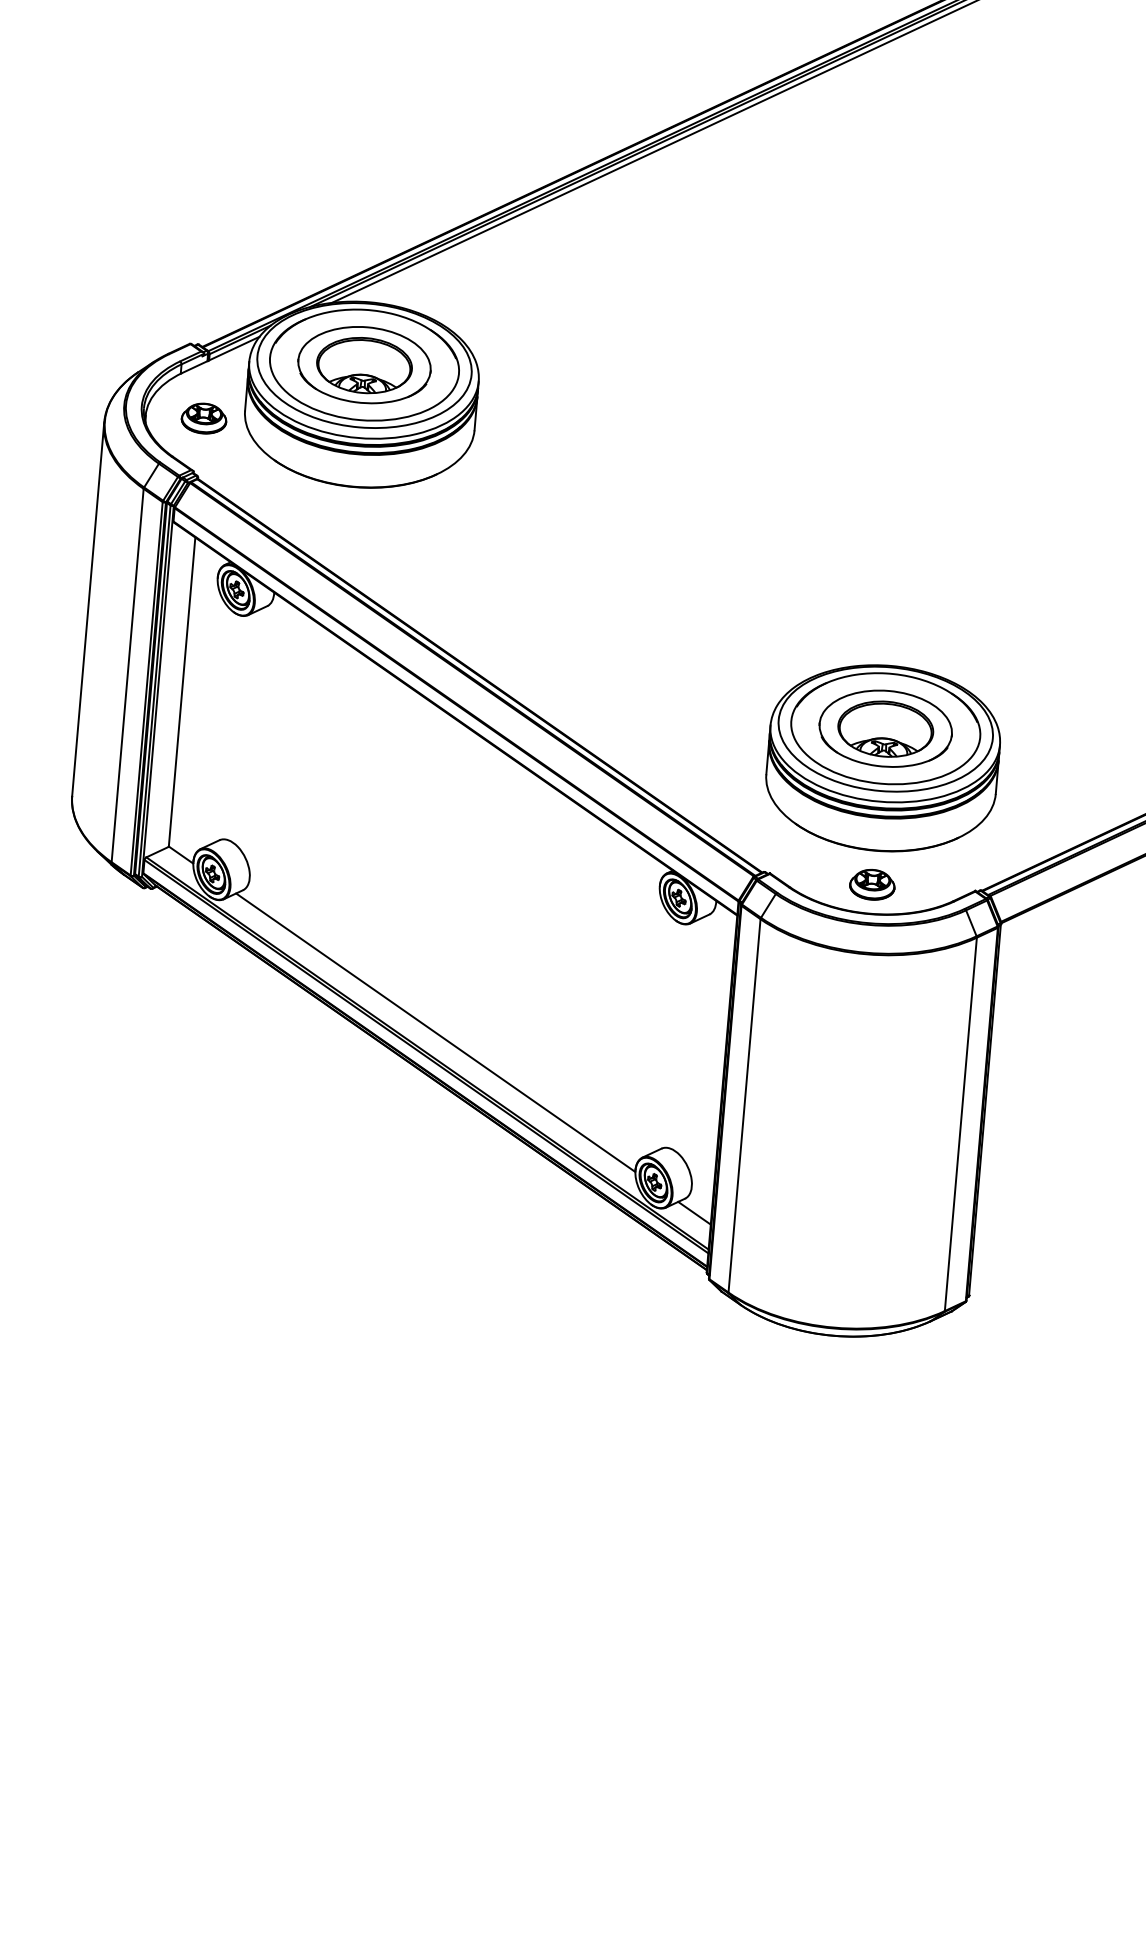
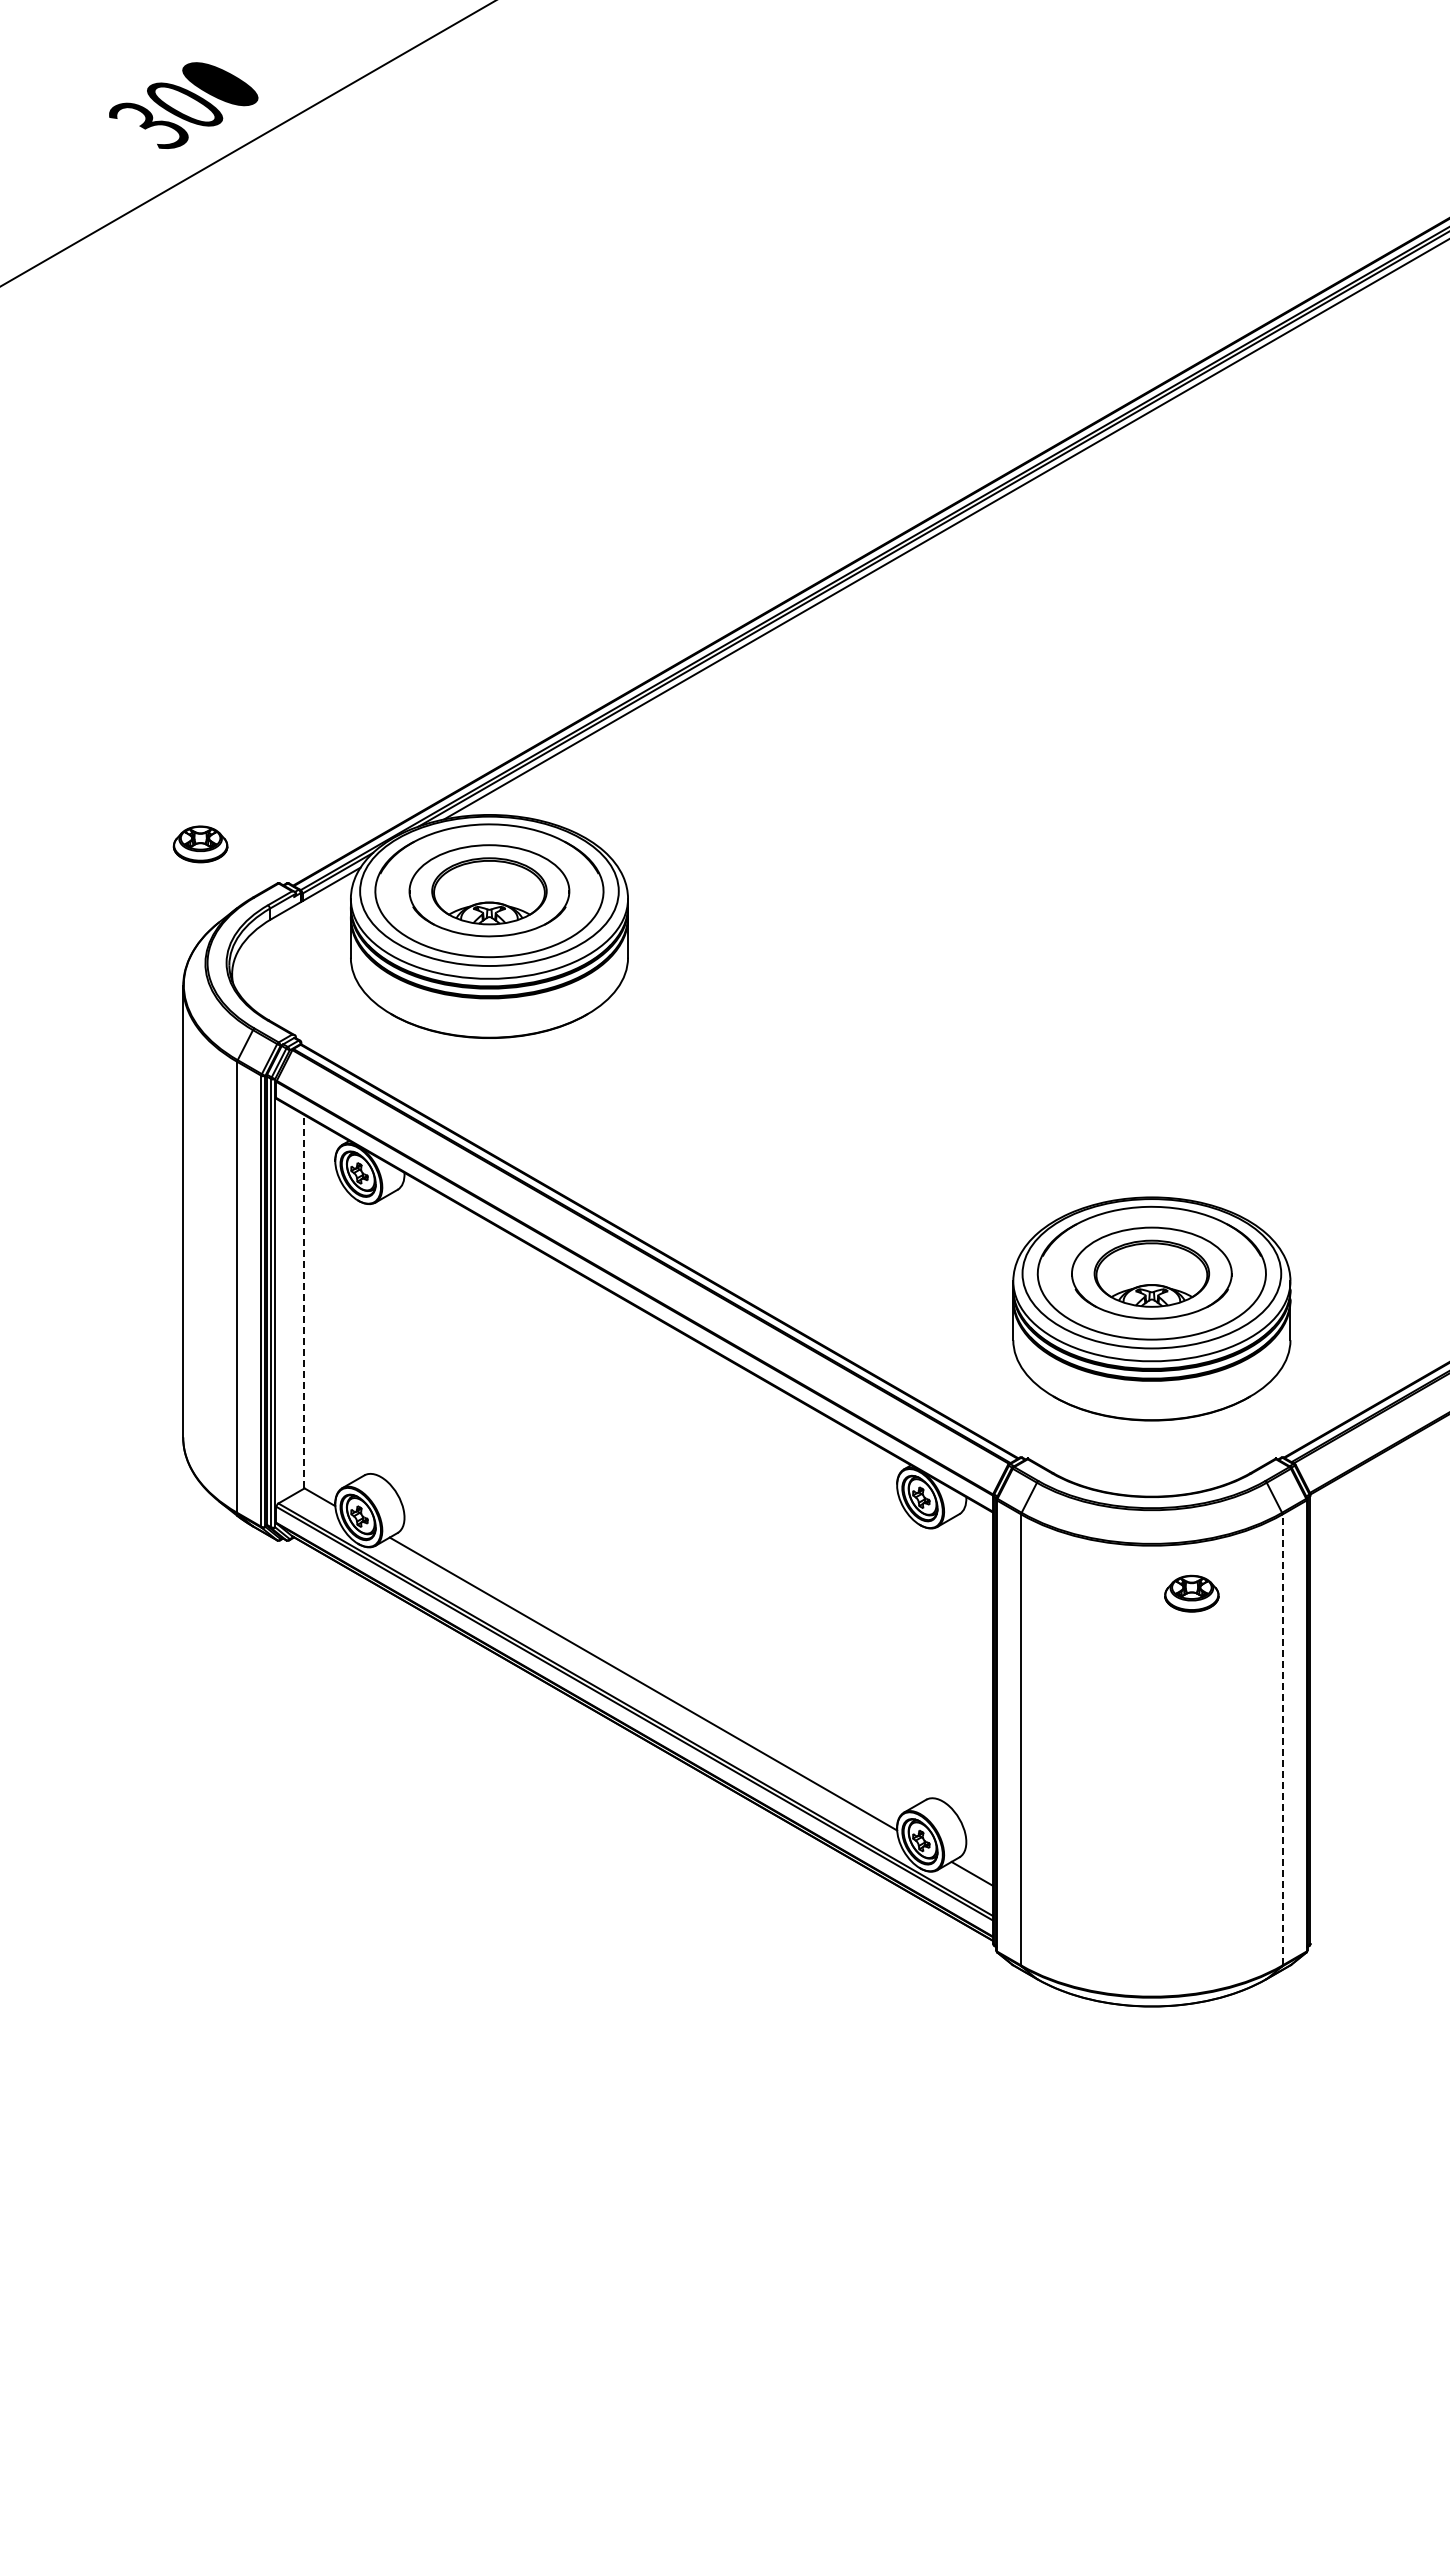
part: (204, 418) -> (200, 844), moved
line: (182, 692) -> (304, 1301), solid -> dashed
part: (872, 884) -> (1191, 1593), moved
line: (960, 1124) -> (1282, 1739), solid -> dashed

